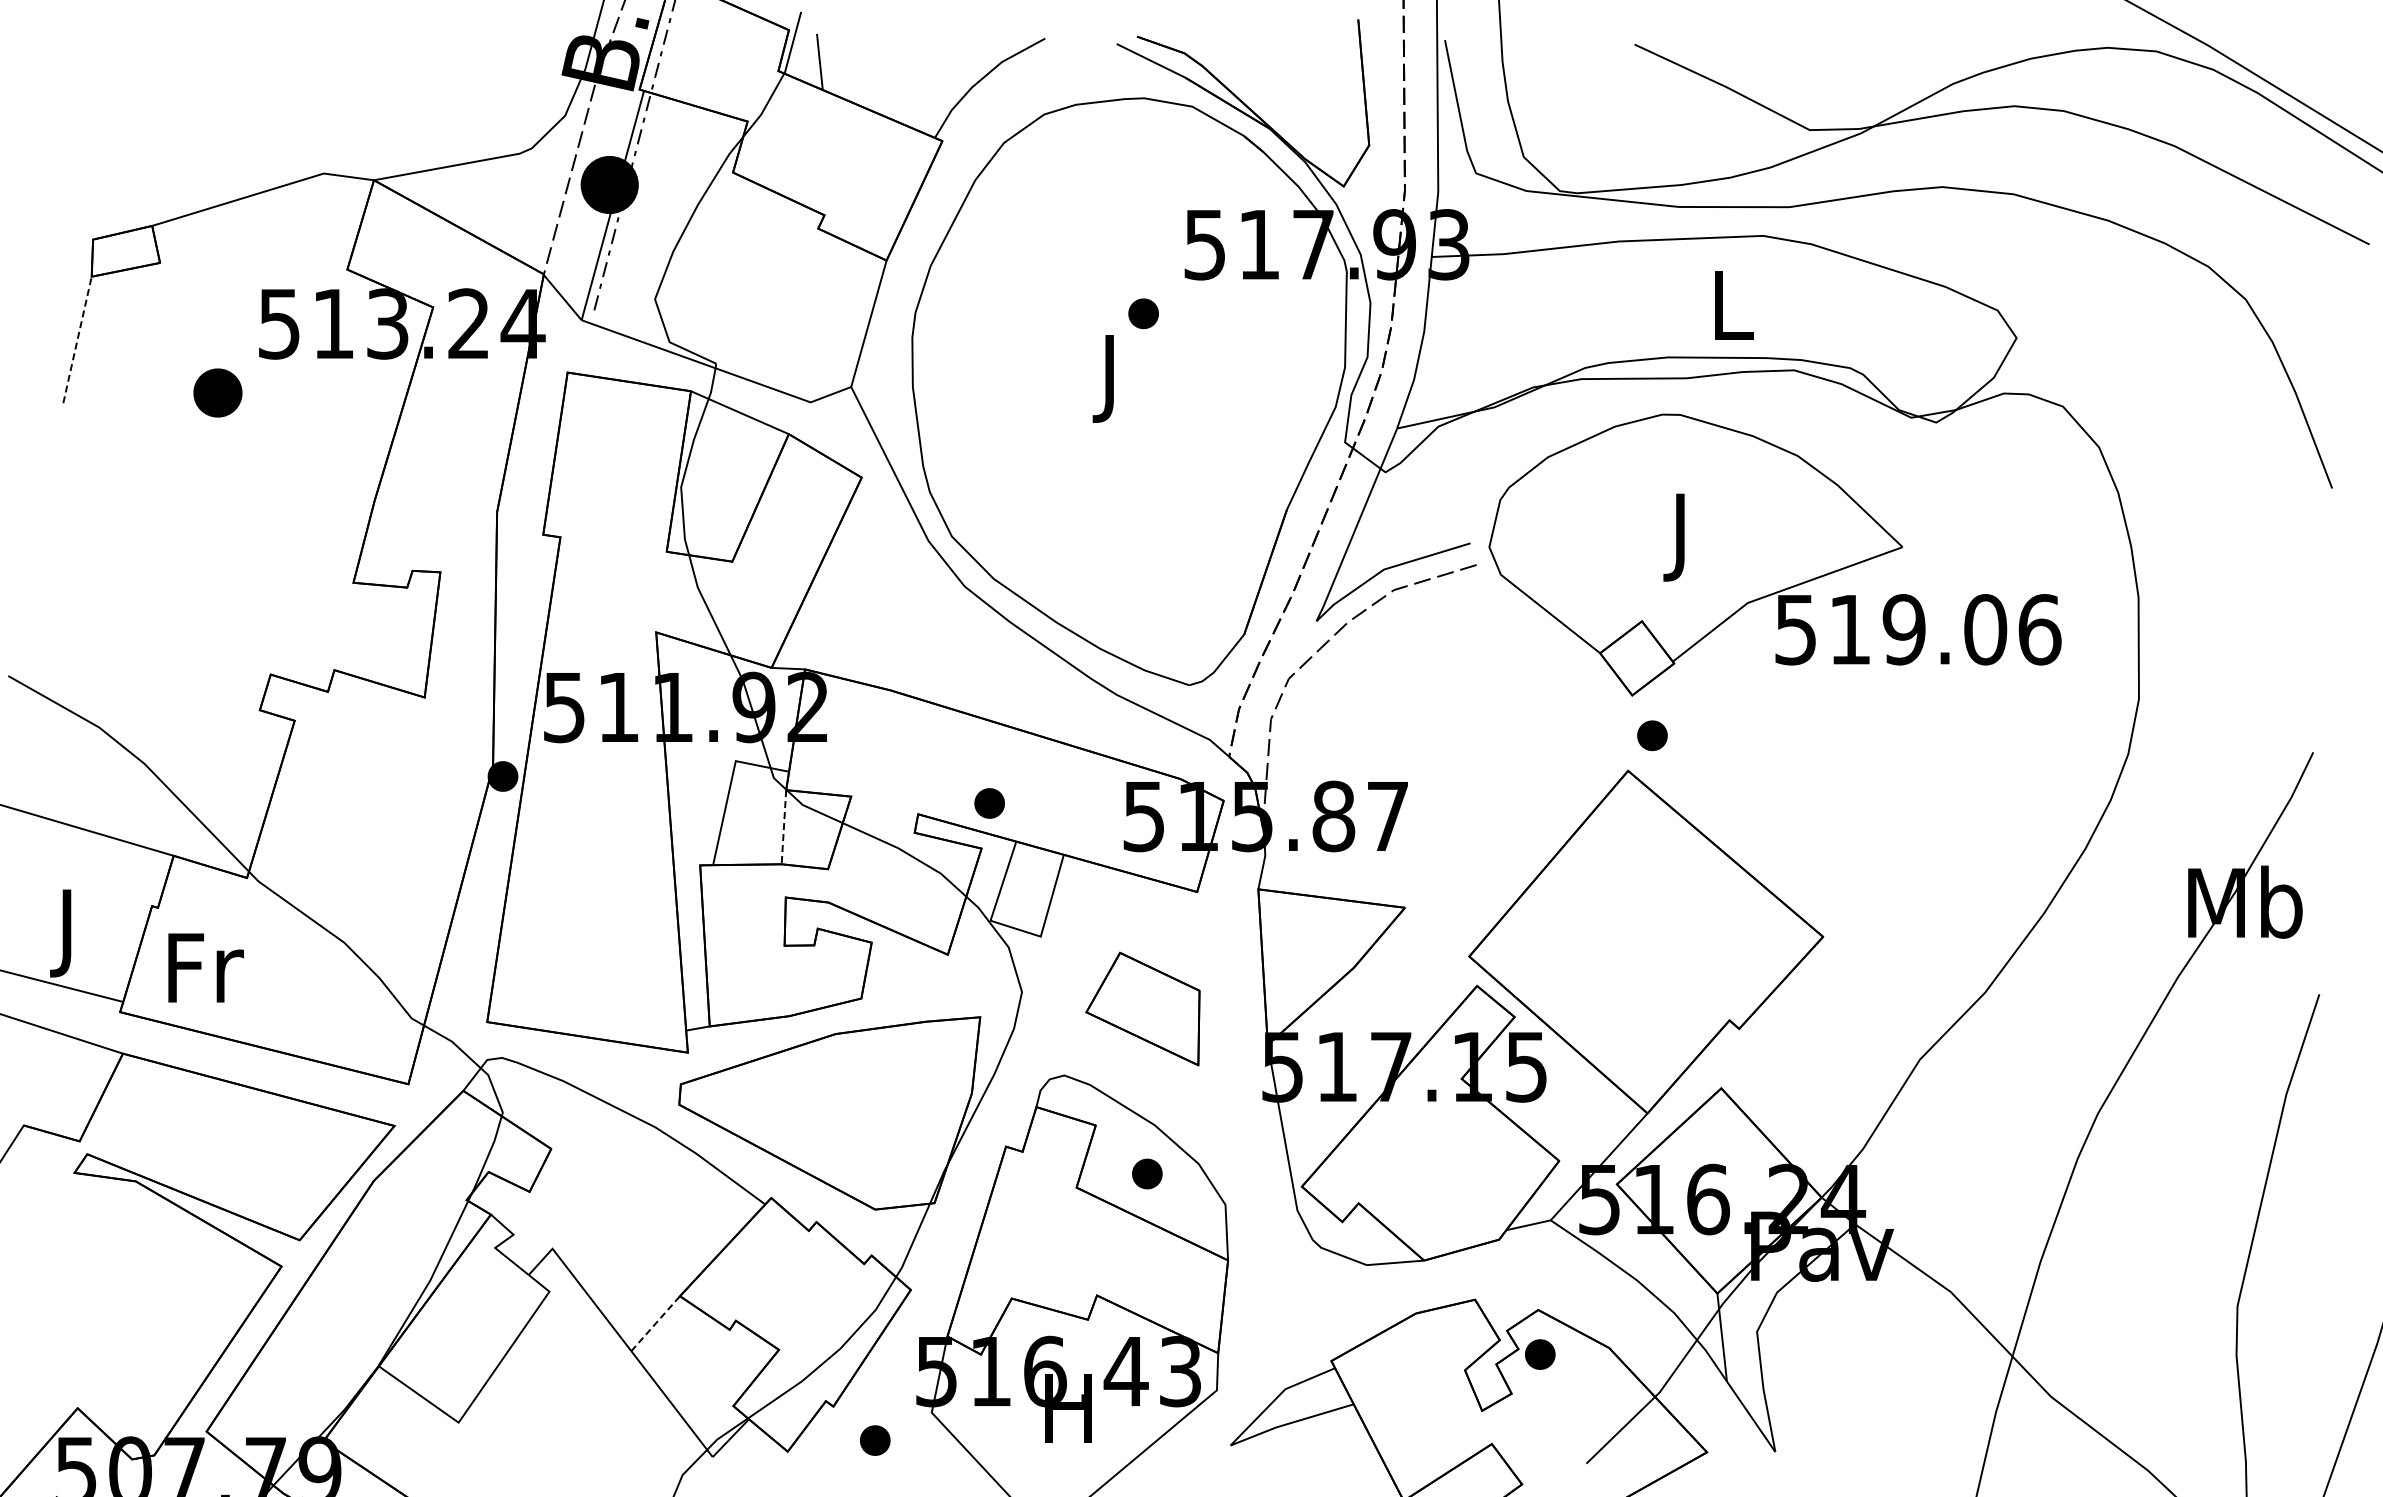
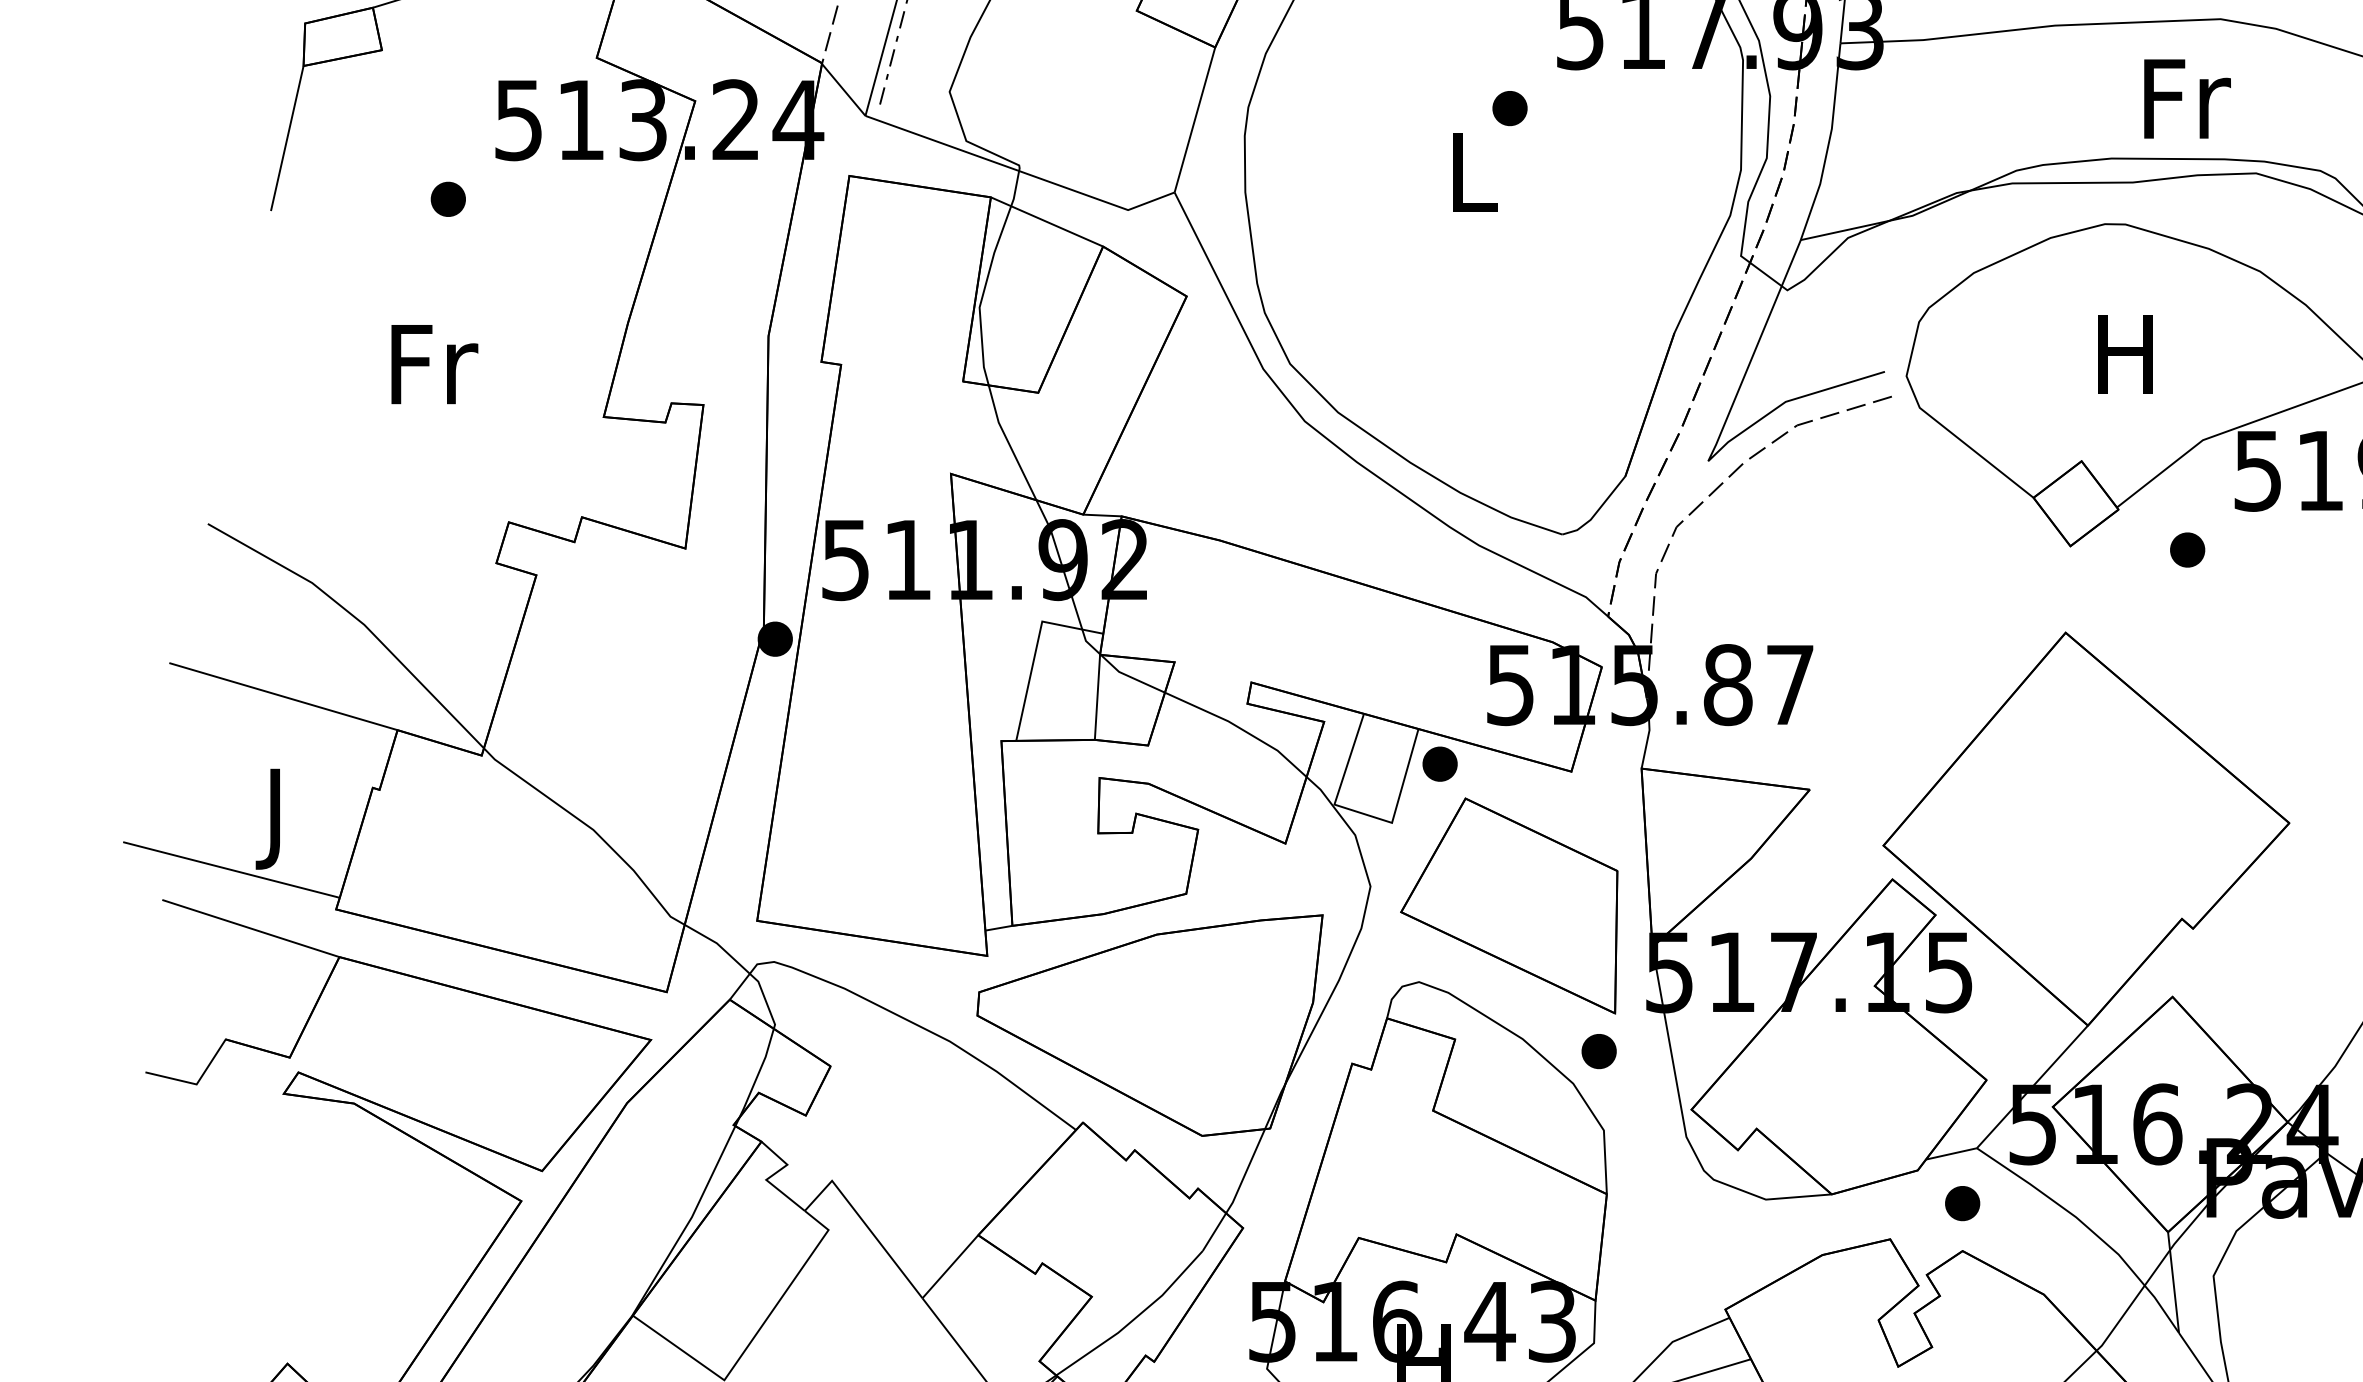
text: (1734, 305) -> (2187, 99), L -> Fr
line: (77, 339) -> (287, 137), dashed -> solid
text: (1112, 378) -> (1474, 182), J -> L
part: (217, 392) -> (447, 198), size x0.62
text: (1680, 537) -> (2125, 365), J -> H
part: (1652, 735) -> (2187, 549), moved
part: (989, 803) -> (1439, 764), moved
line: (783, 827) -> (1096, 697), dashed -> solid
text: (205, 967) -> (434, 363), moved
part: (1142, 1008) -> (1508, 905), size x1.67
part: (1147, 1173) -> (1599, 1050), moved
line: (655, 1323) -> (950, 1266), dashed -> solid
part: (1540, 1354) -> (1962, 1203), moved

